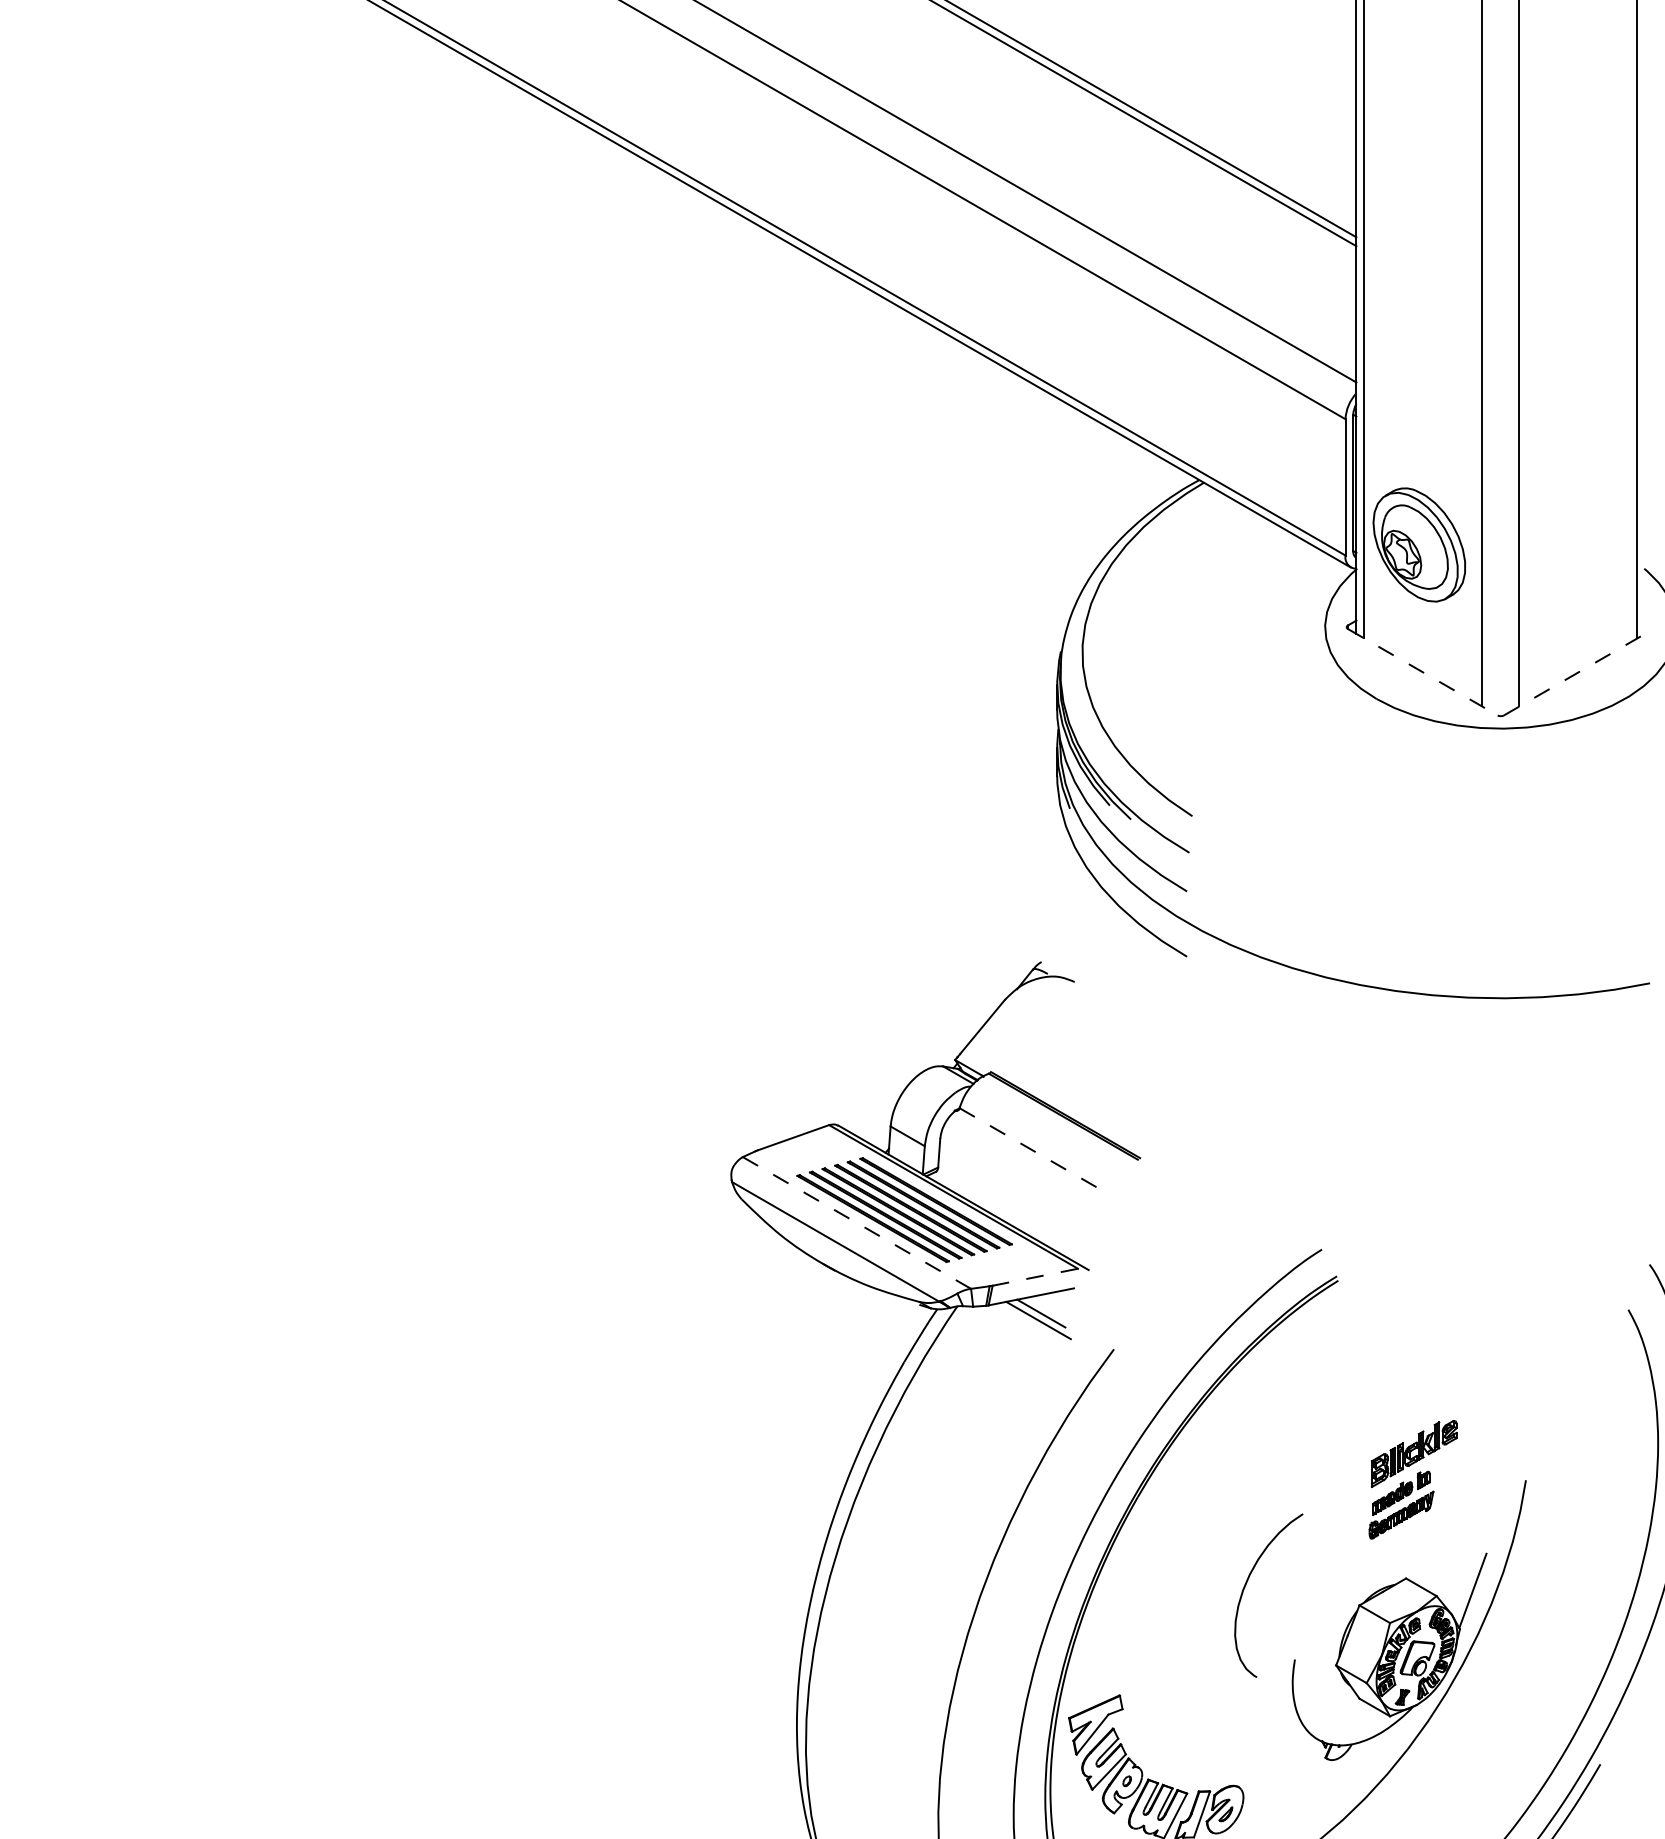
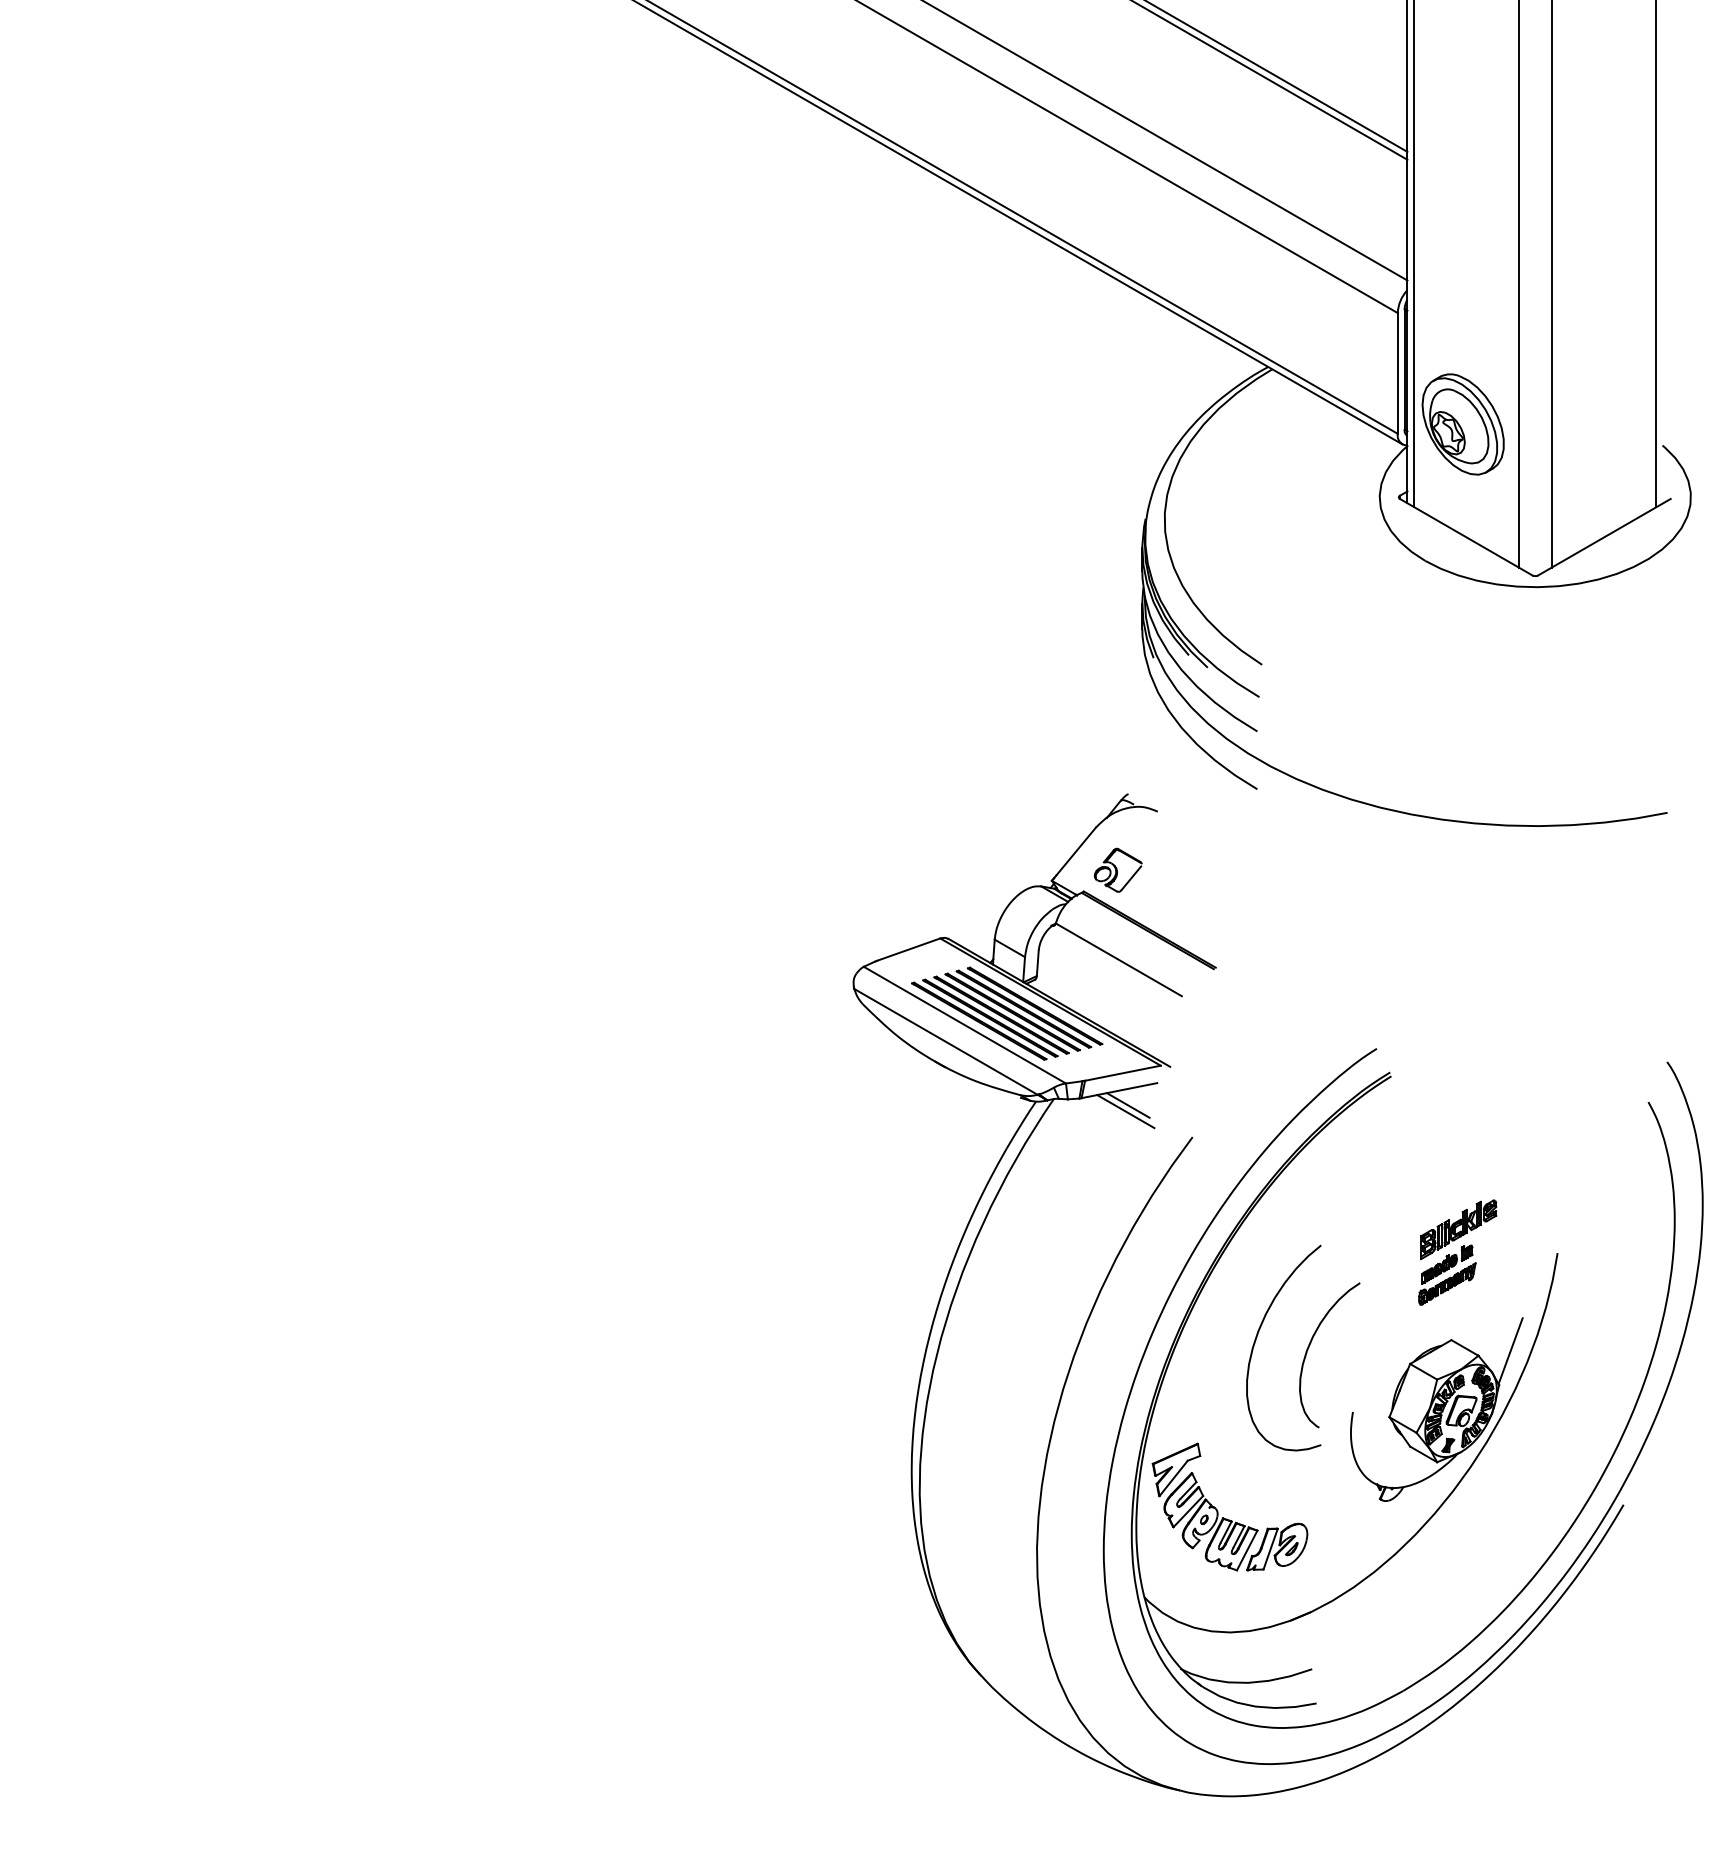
line: (1423, 672) -> (1466, 537), dashed -> solid
line: (1578, 672) -> (1604, 537), dashed -> solid
part: (1029, 1047) -> (1117, 869), added
line: (1030, 1148) -> (1118, 959), dashed -> solid
line: (856, 1223) -> (964, 1025), dashed -> solid
line: (1034, 1277) -> (1122, 1073), dashed -> solid
curve: (1187, 1575) -> (1257, 1337), added

